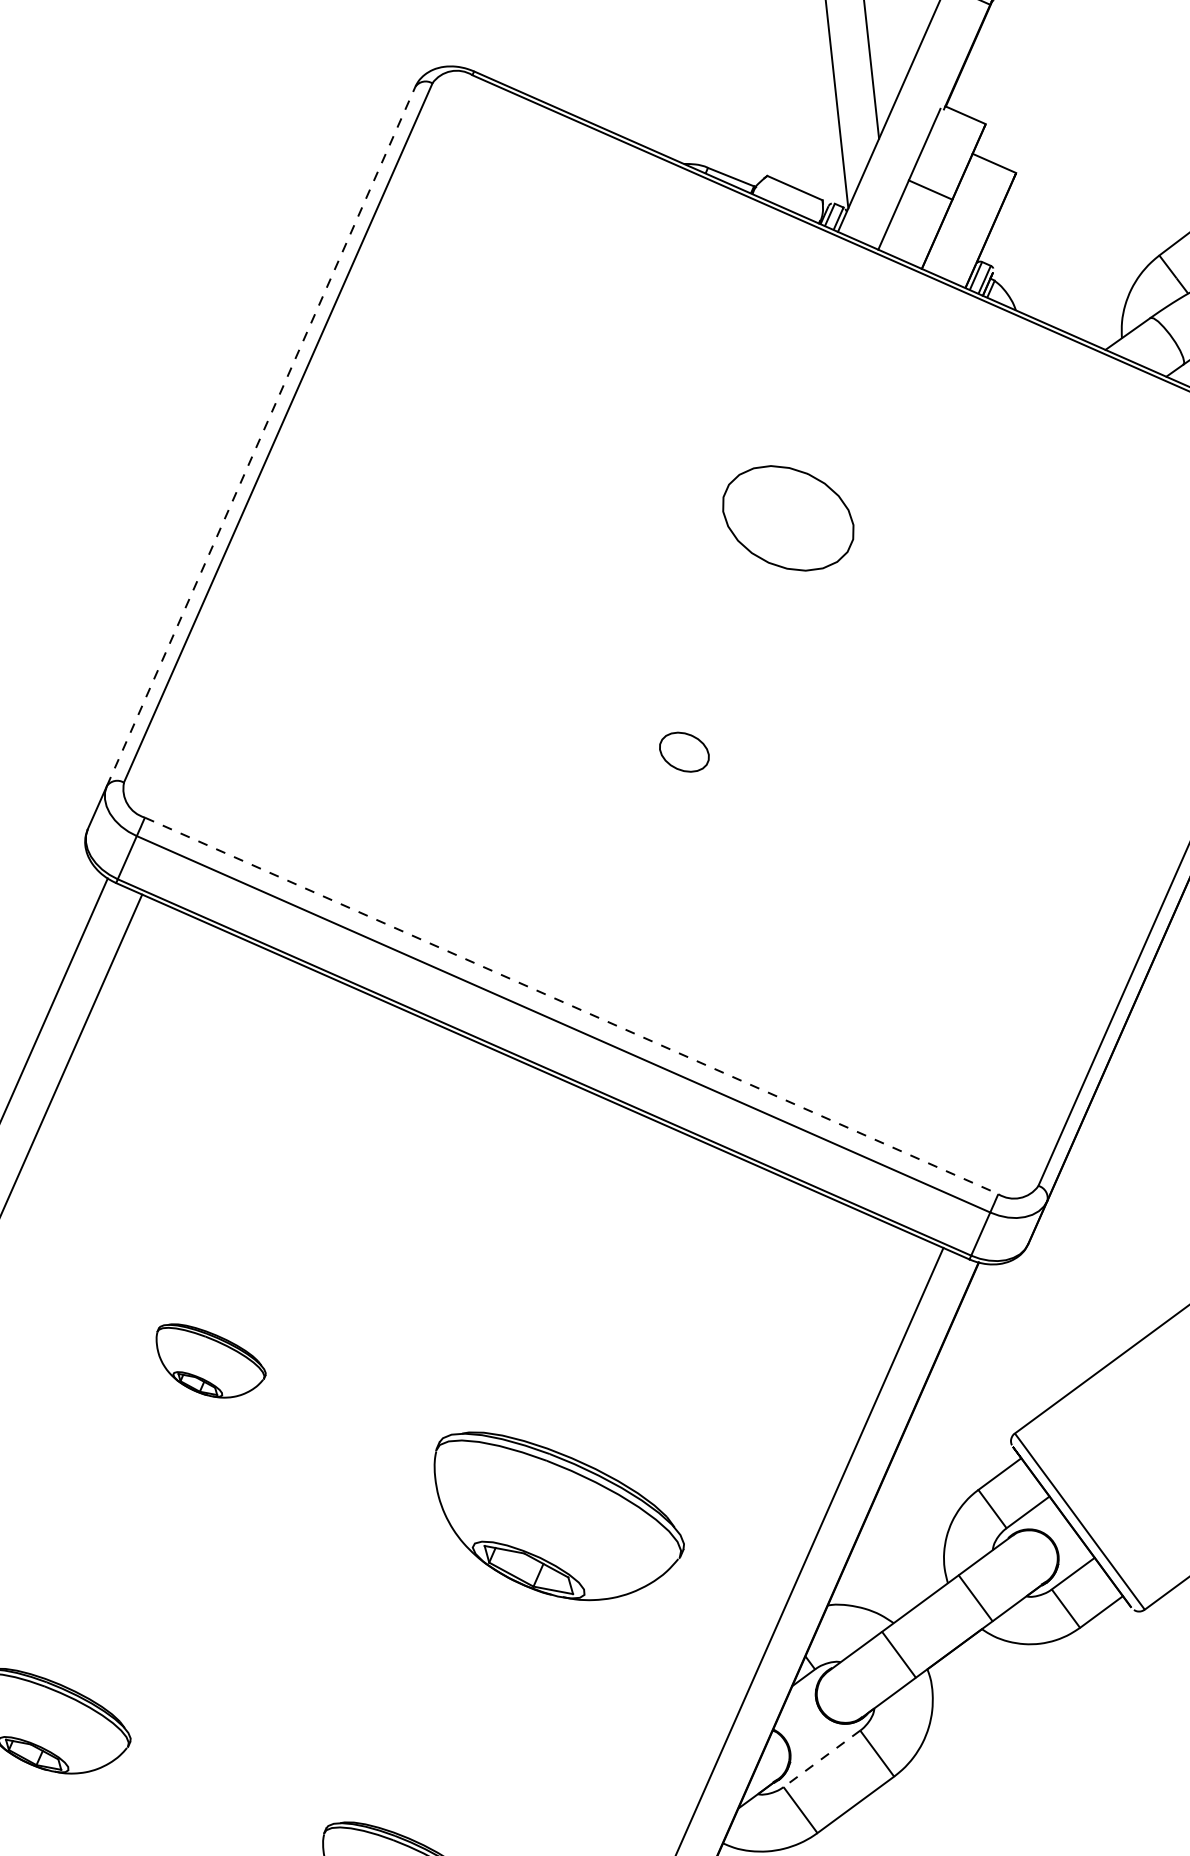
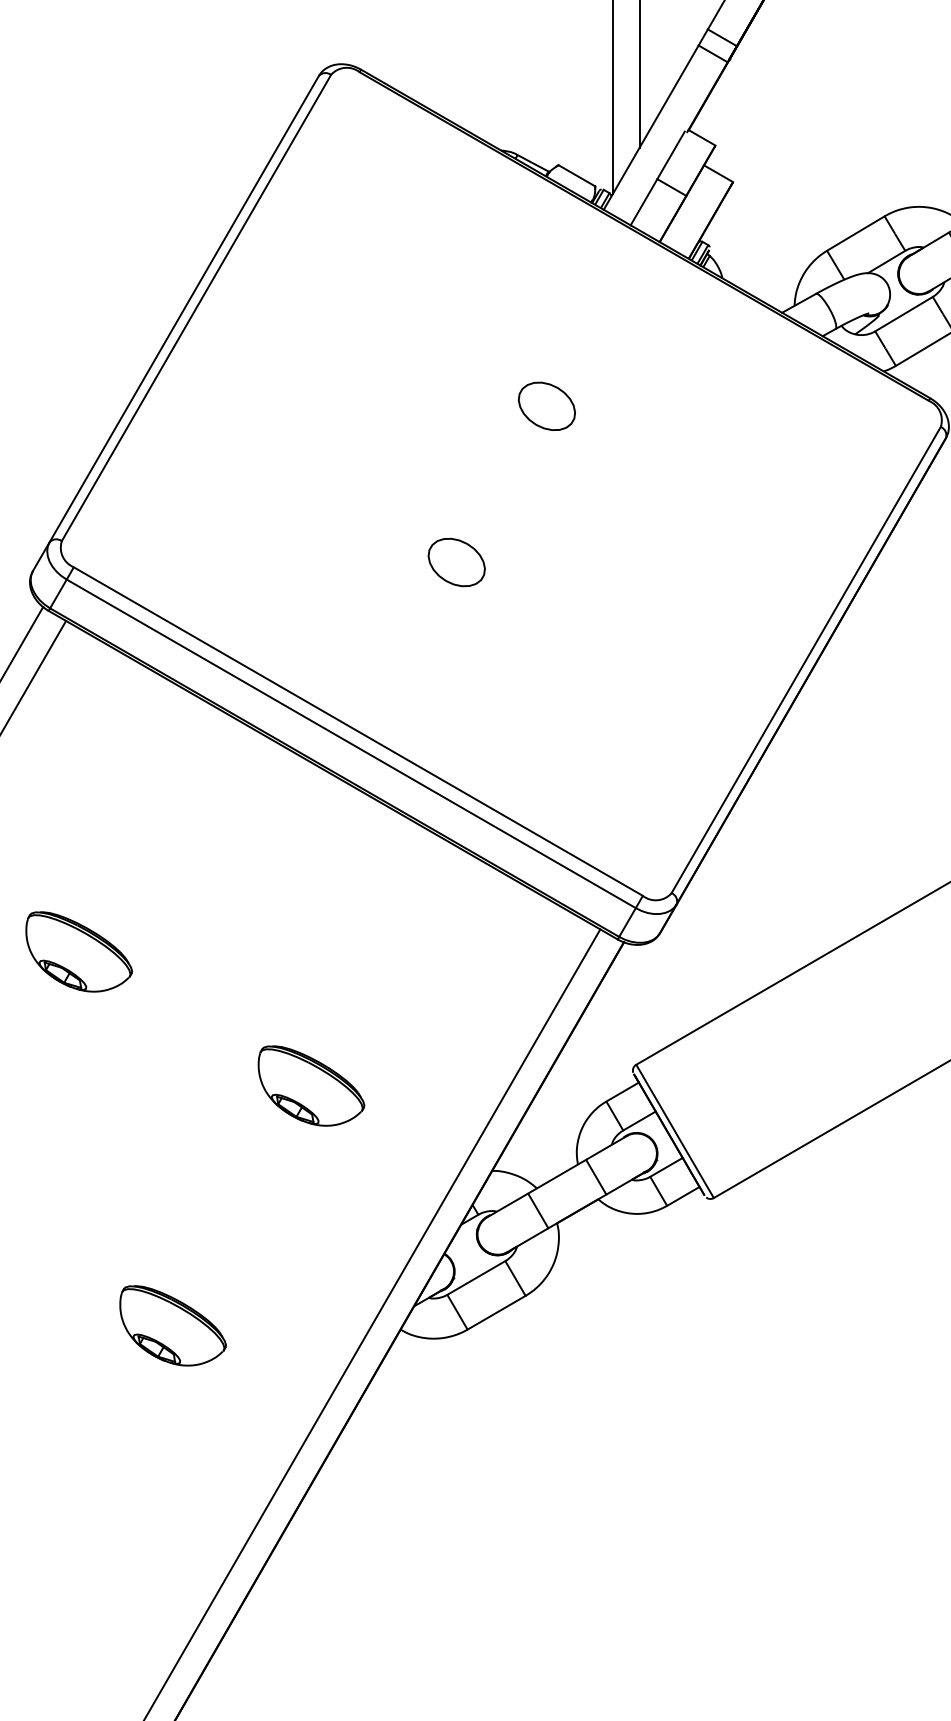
line: (261, 435) -> (184, 308), dashed -> solid
part: (787, 516) -> (546, 405), size x0.62
part: (684, 752) -> (456, 562), size x1.67
line: (571, 1005) -> (358, 731), dashed -> solid
part: (210, 1359) -> (78, 951), size x1.43
part: (559, 1512) -> (311, 1085), size x0.62
line: (822, 1758) -> (476, 1277), dashed -> solid

